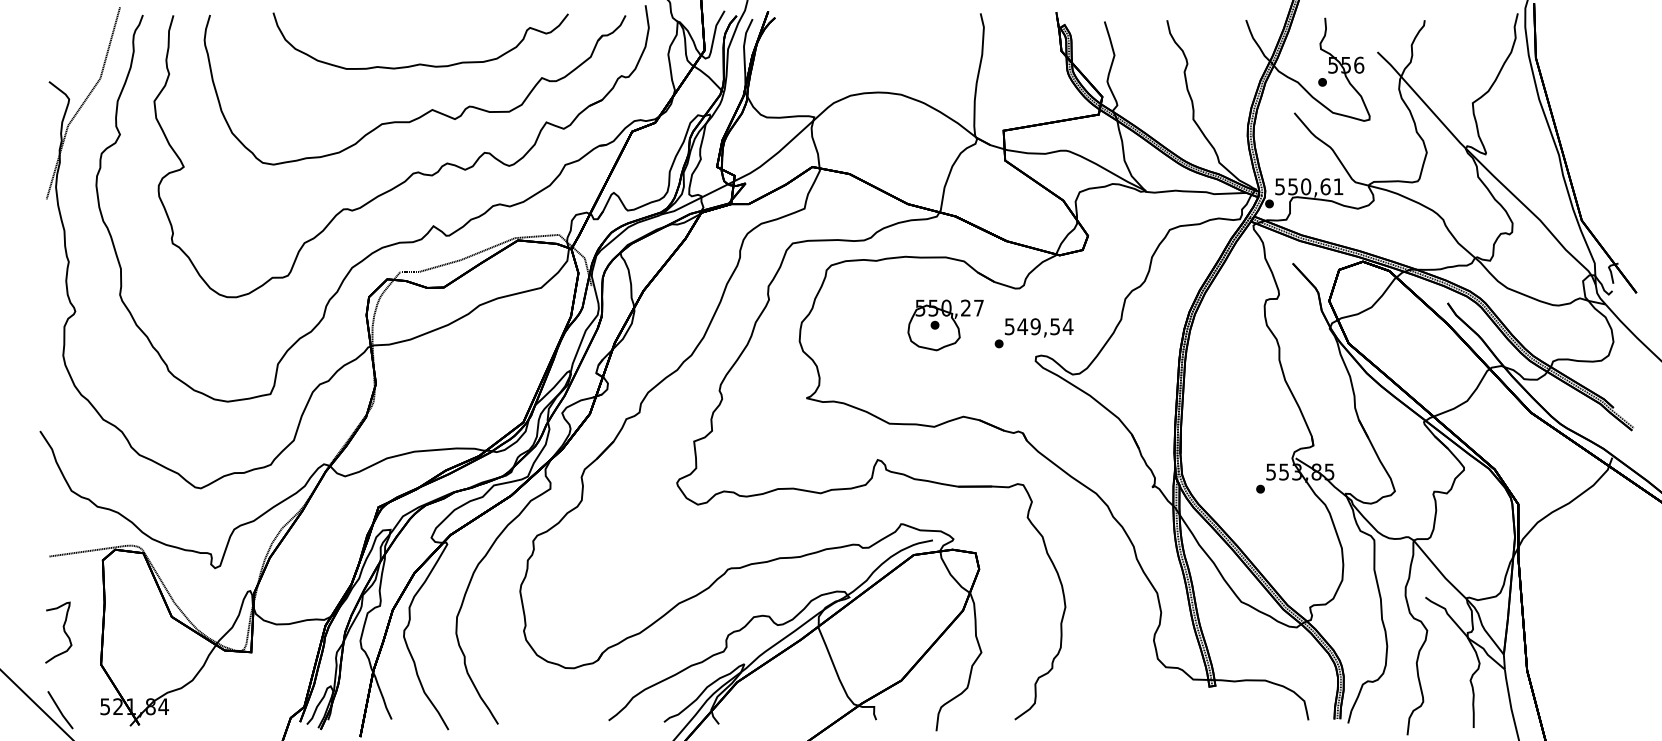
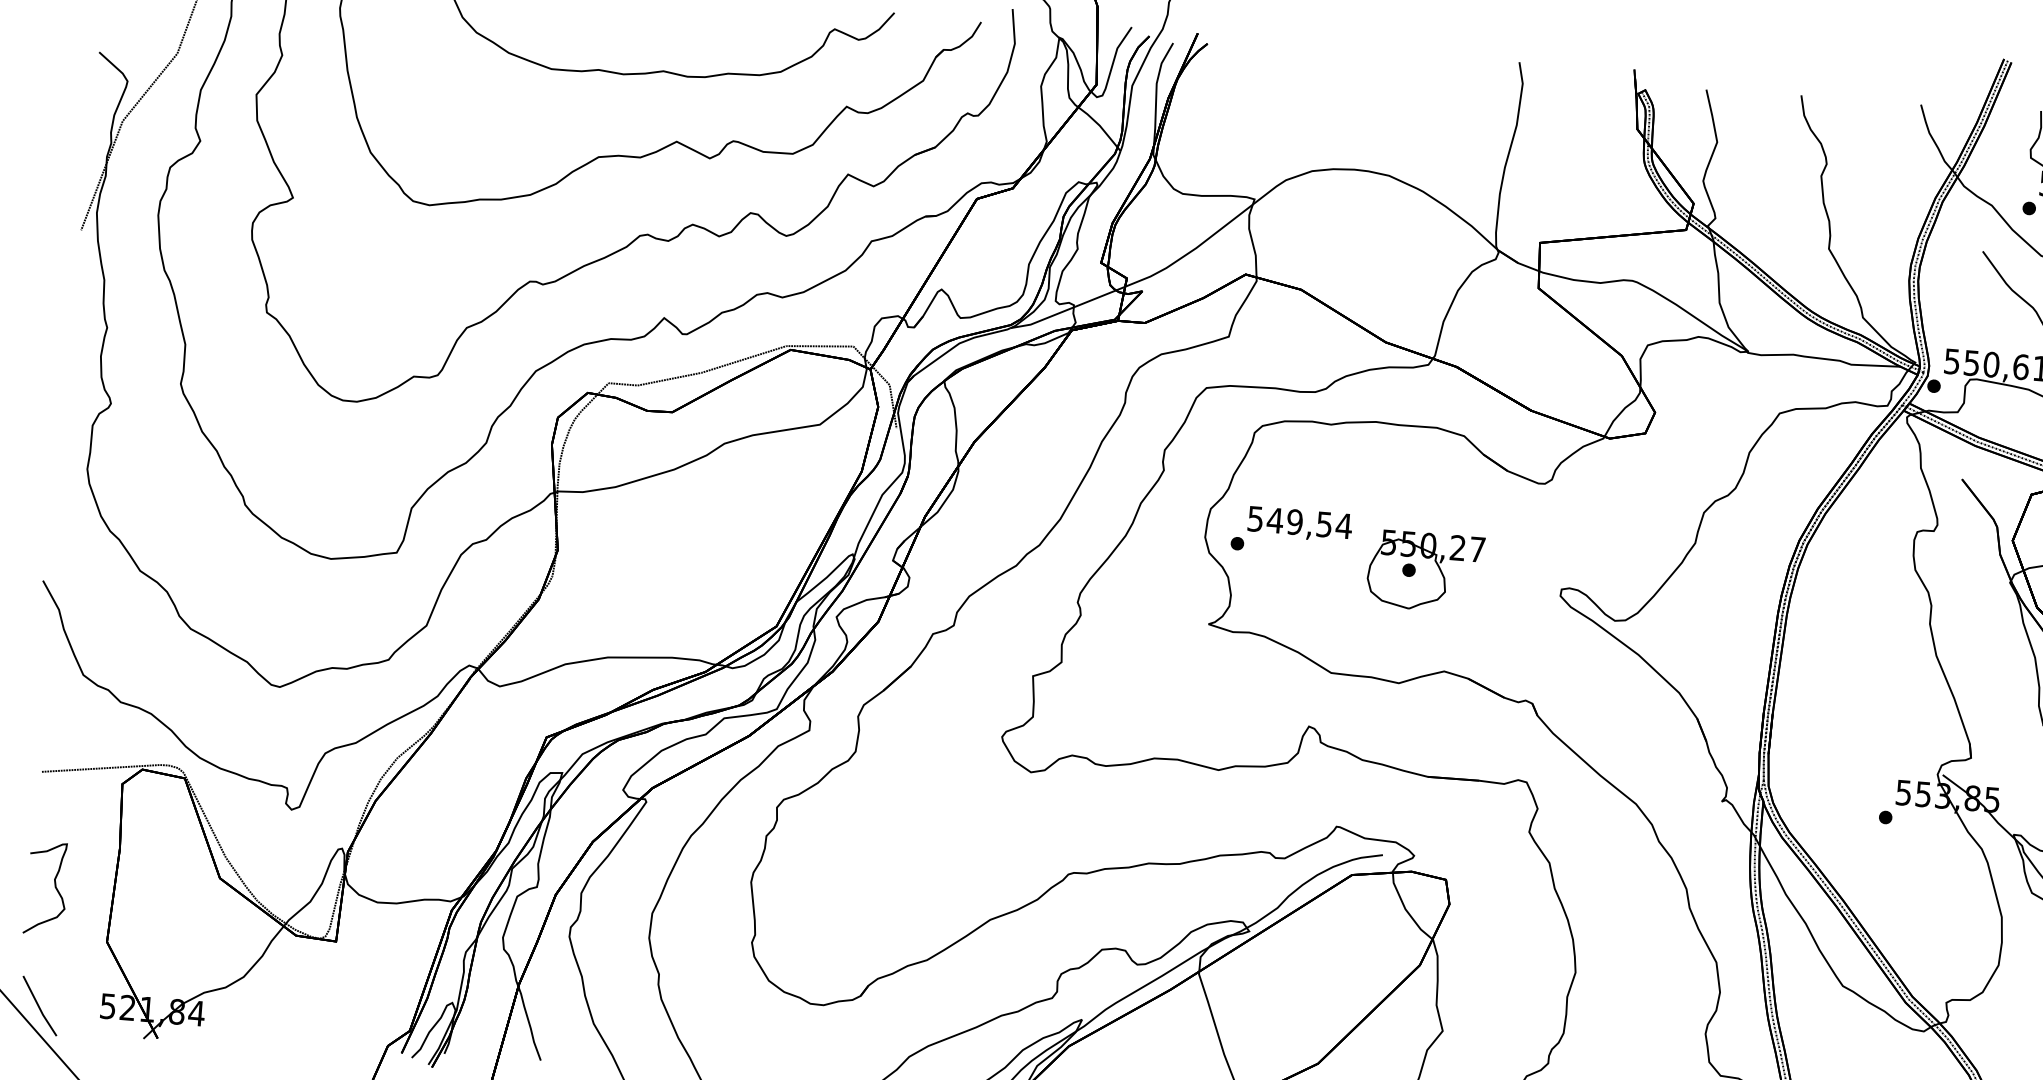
part: (945, 325) -> (1424, 571), moved
text: (1033, 333) -> (1290, 532), moved

